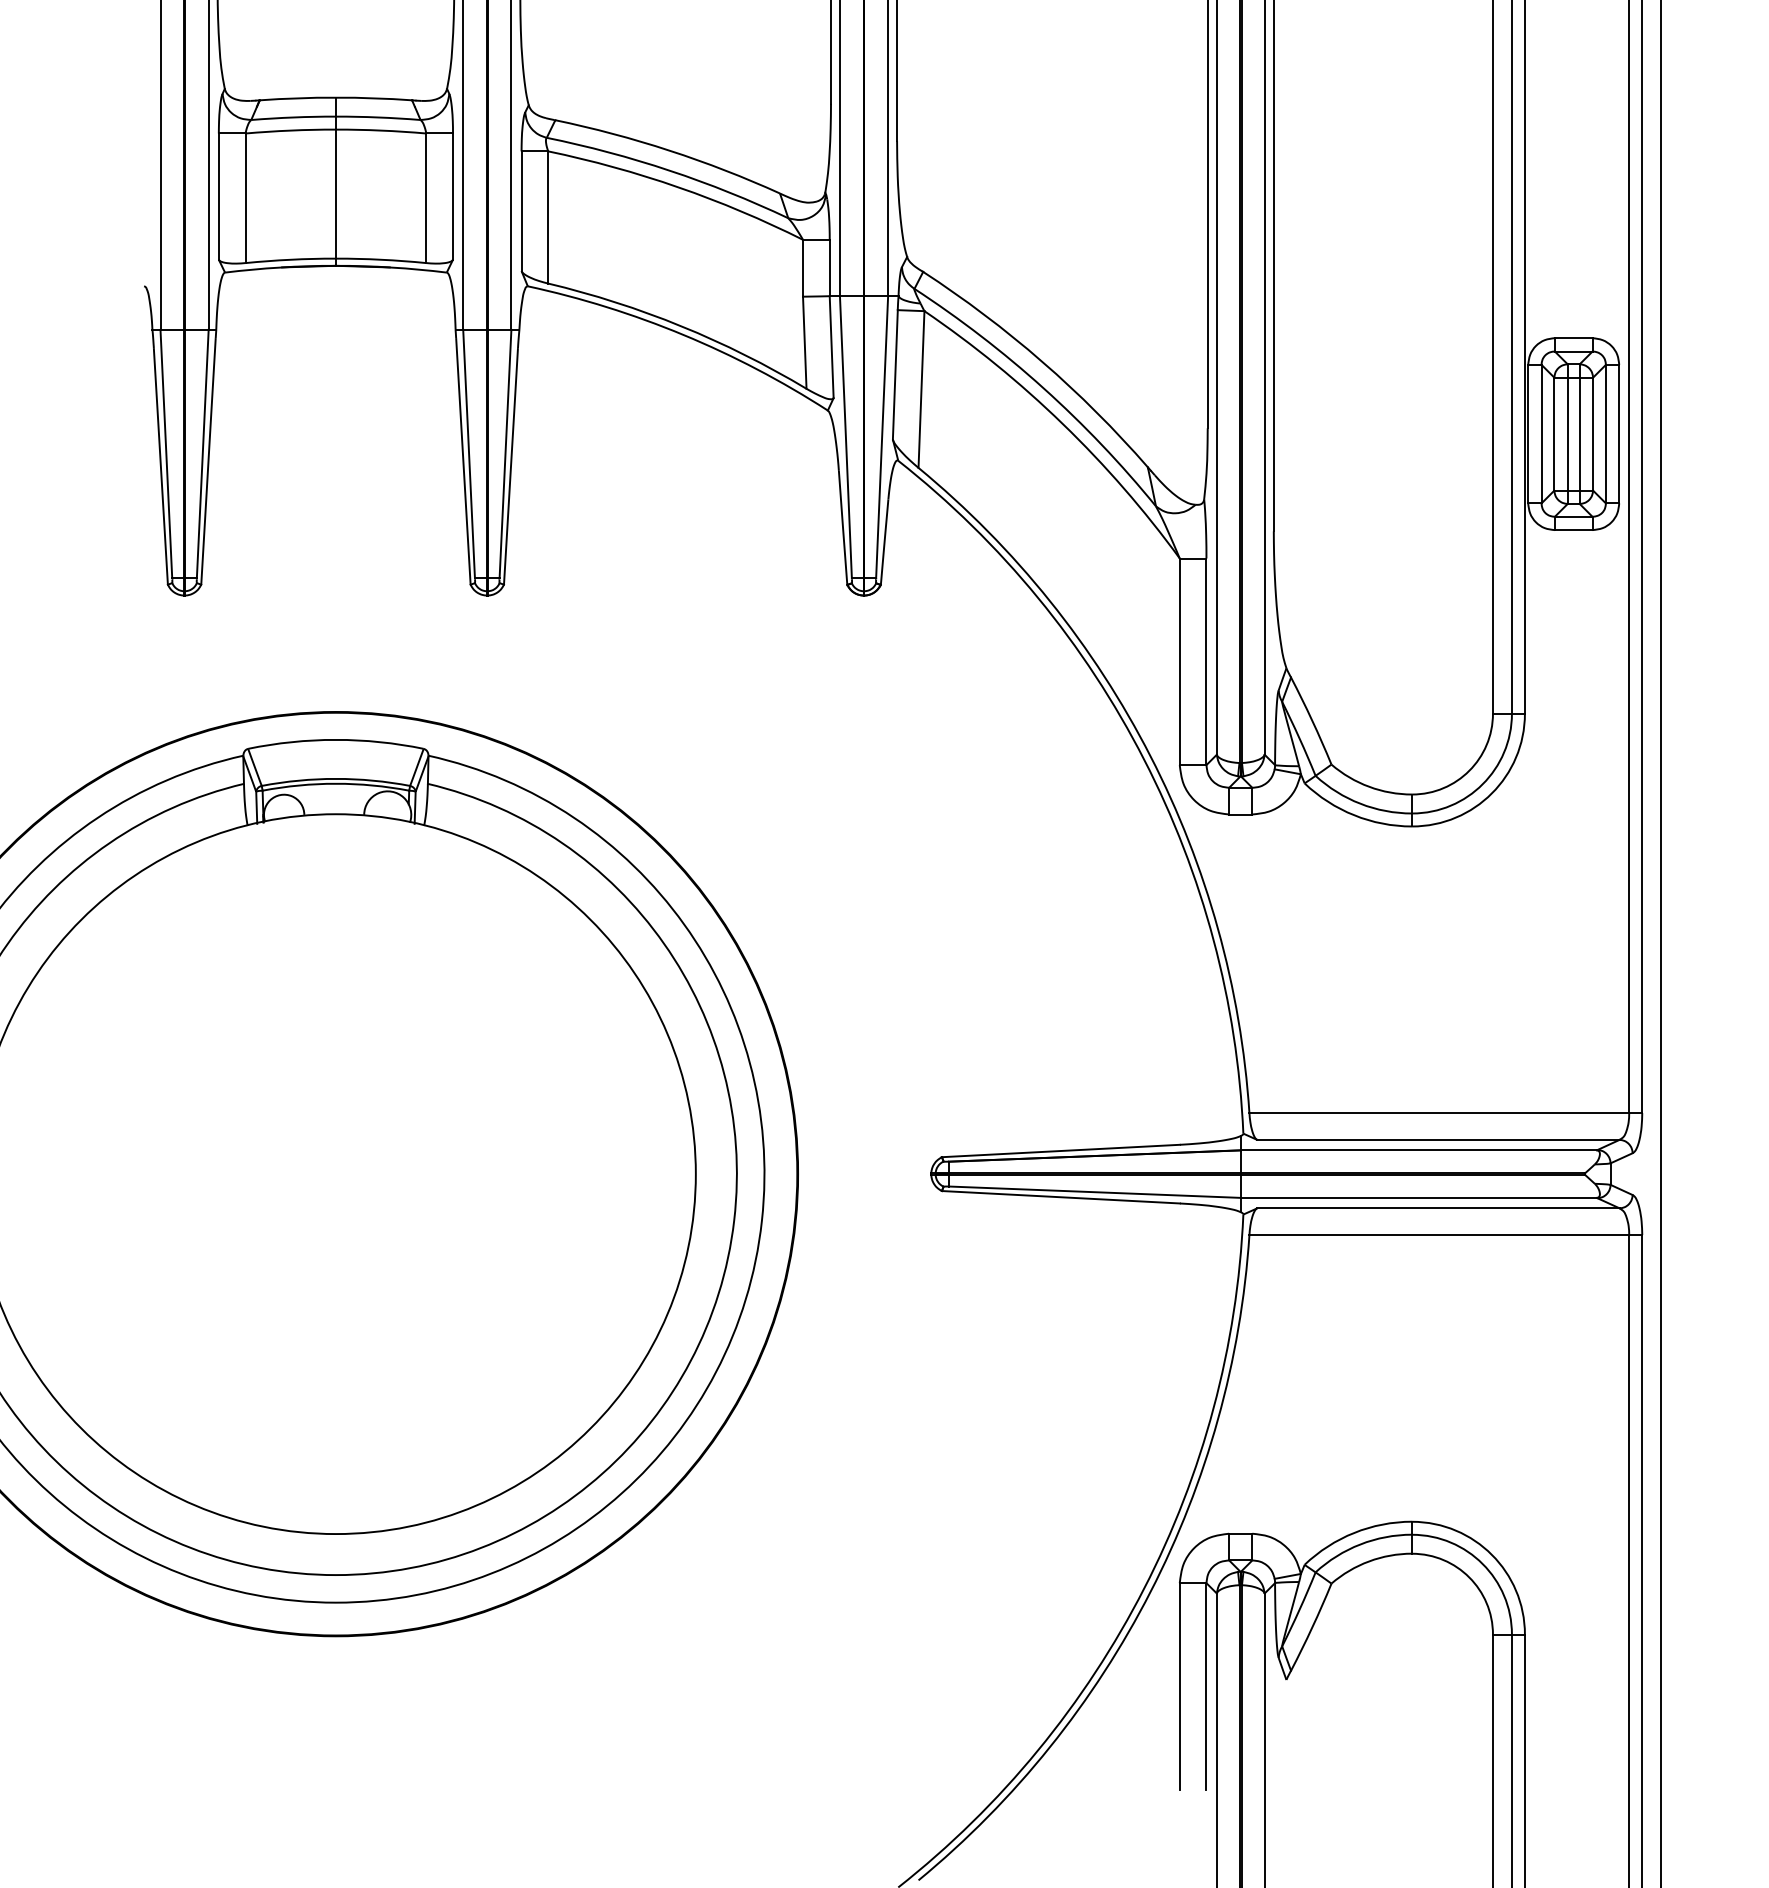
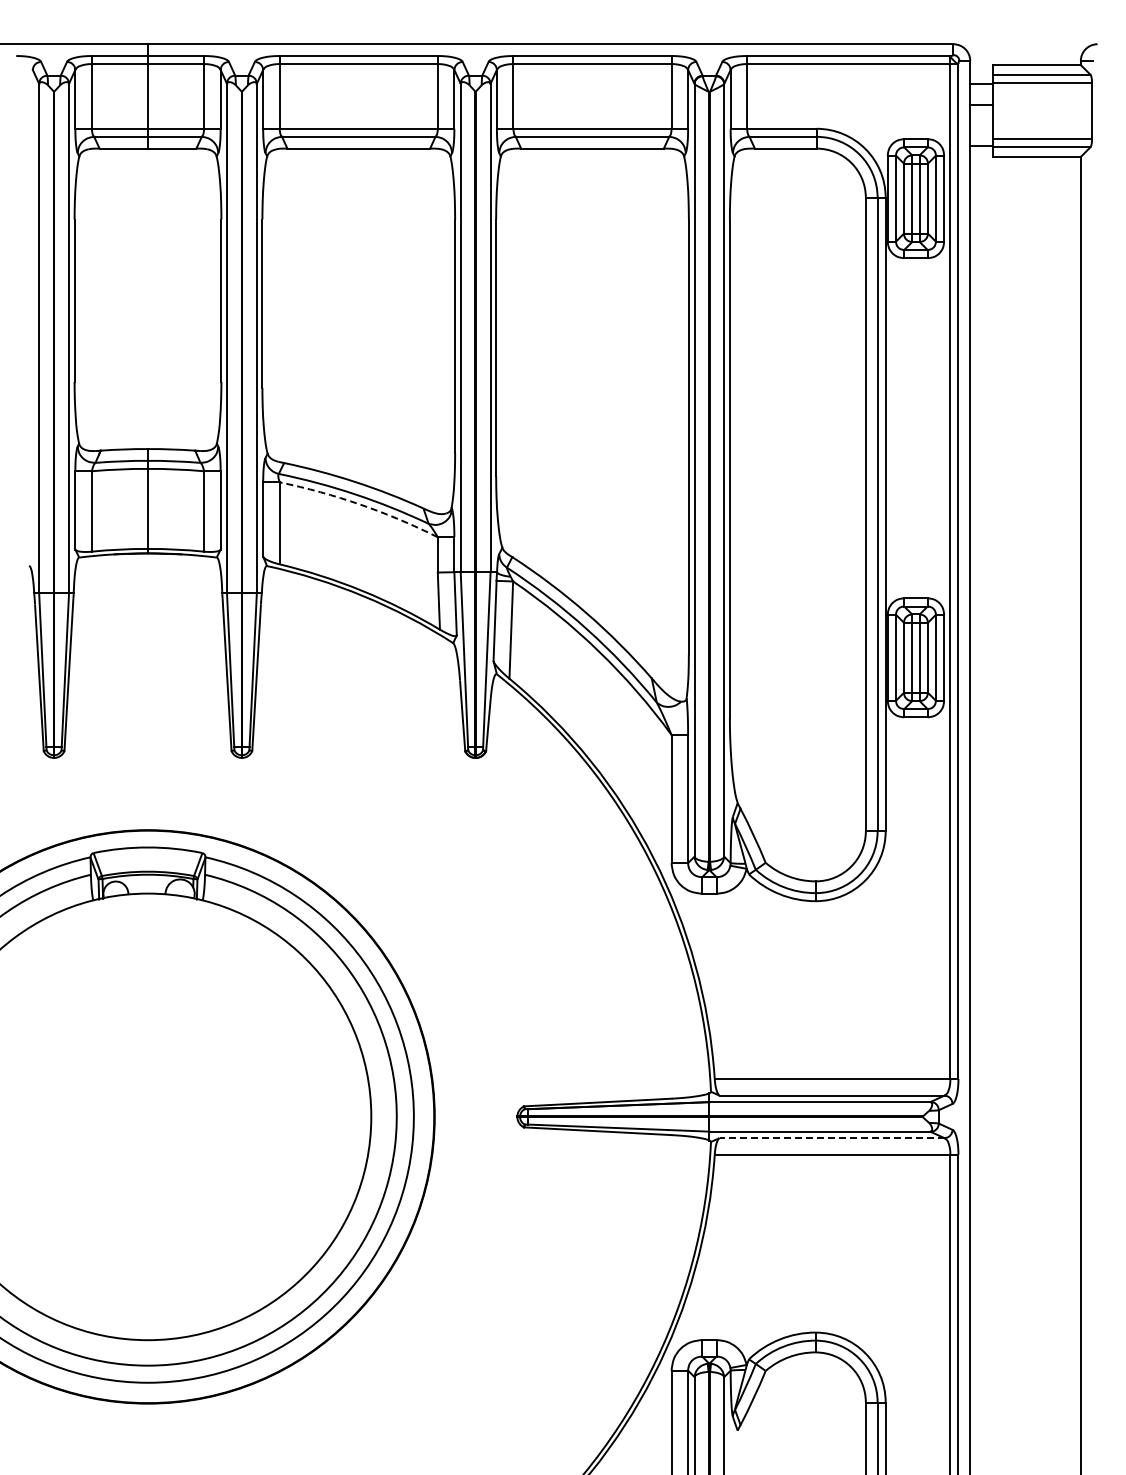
arc: (678, 187) -> (360, 504), solid -> dashed
line: (1437, 1208) -> (831, 1138), solid -> dashed

